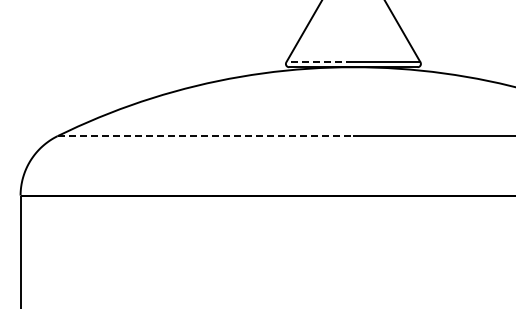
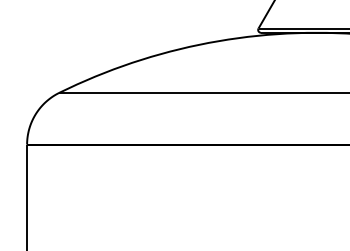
line: (319, 62) -> (287, 28), dashed -> solid
line: (205, 136) -> (188, 93), dashed -> solid

